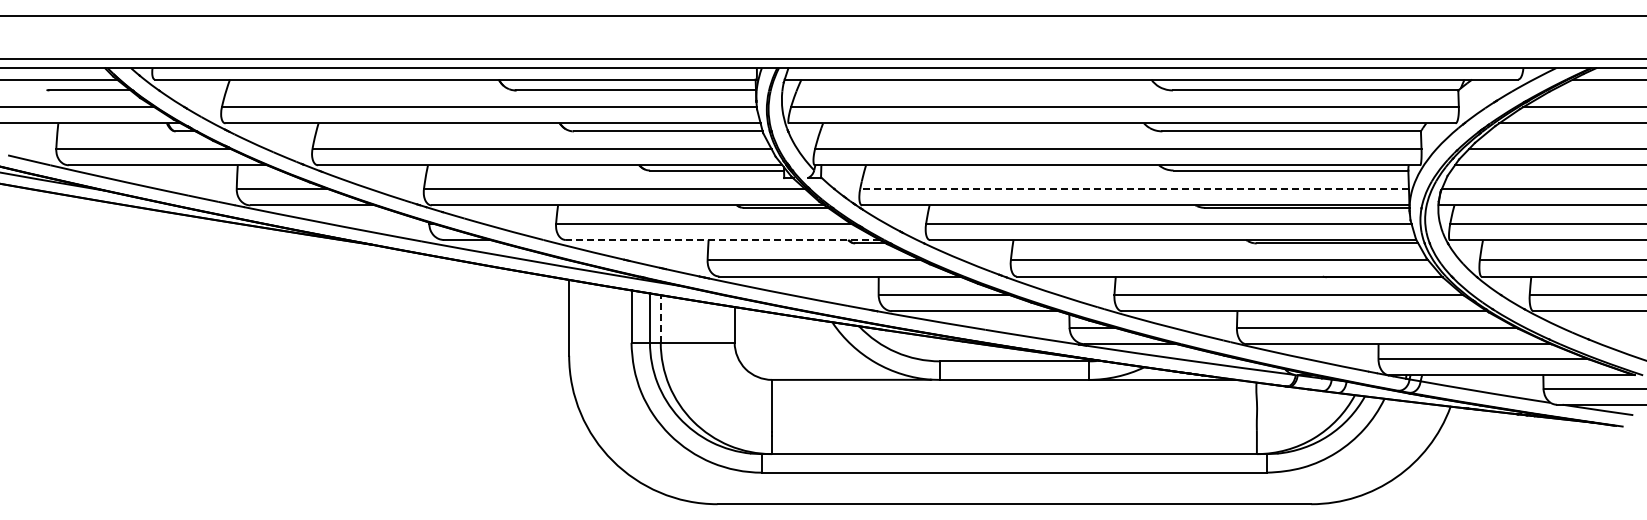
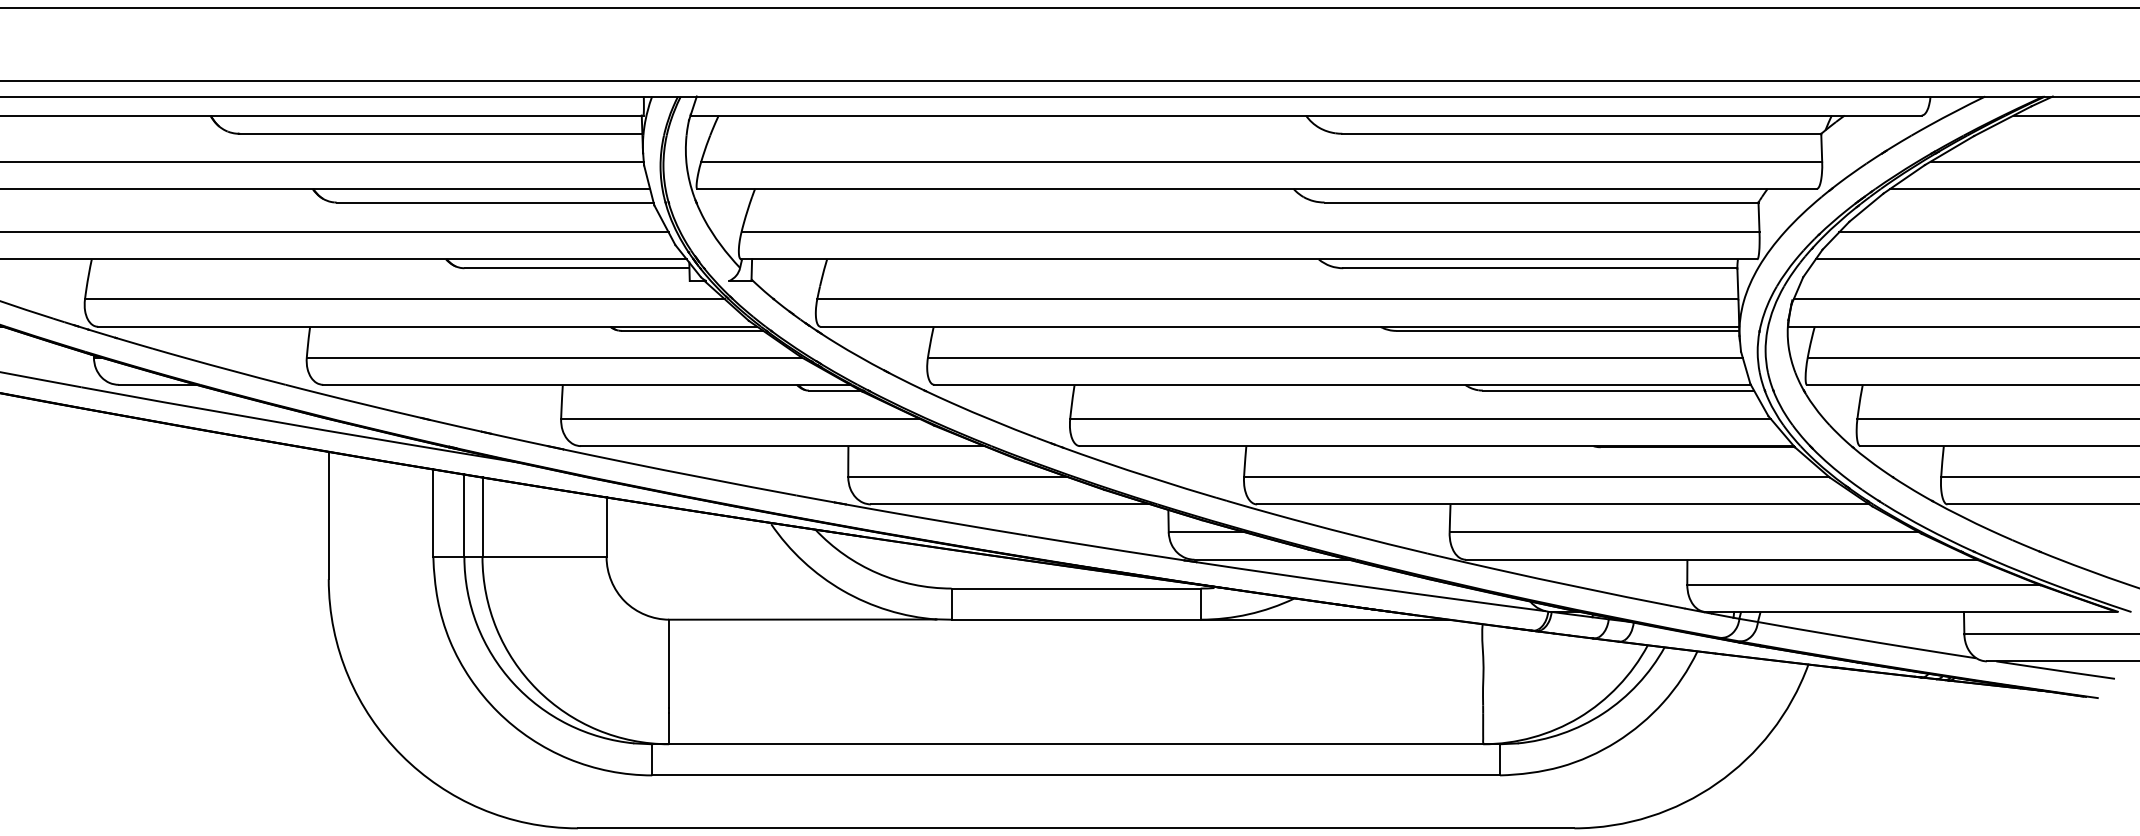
line: (1134, 189) -> (1277, 300), dashed -> solid
line: (722, 240) -> (586, 385), dashed -> solid
line: (660, 318) -> (482, 516), dashed -> solid

